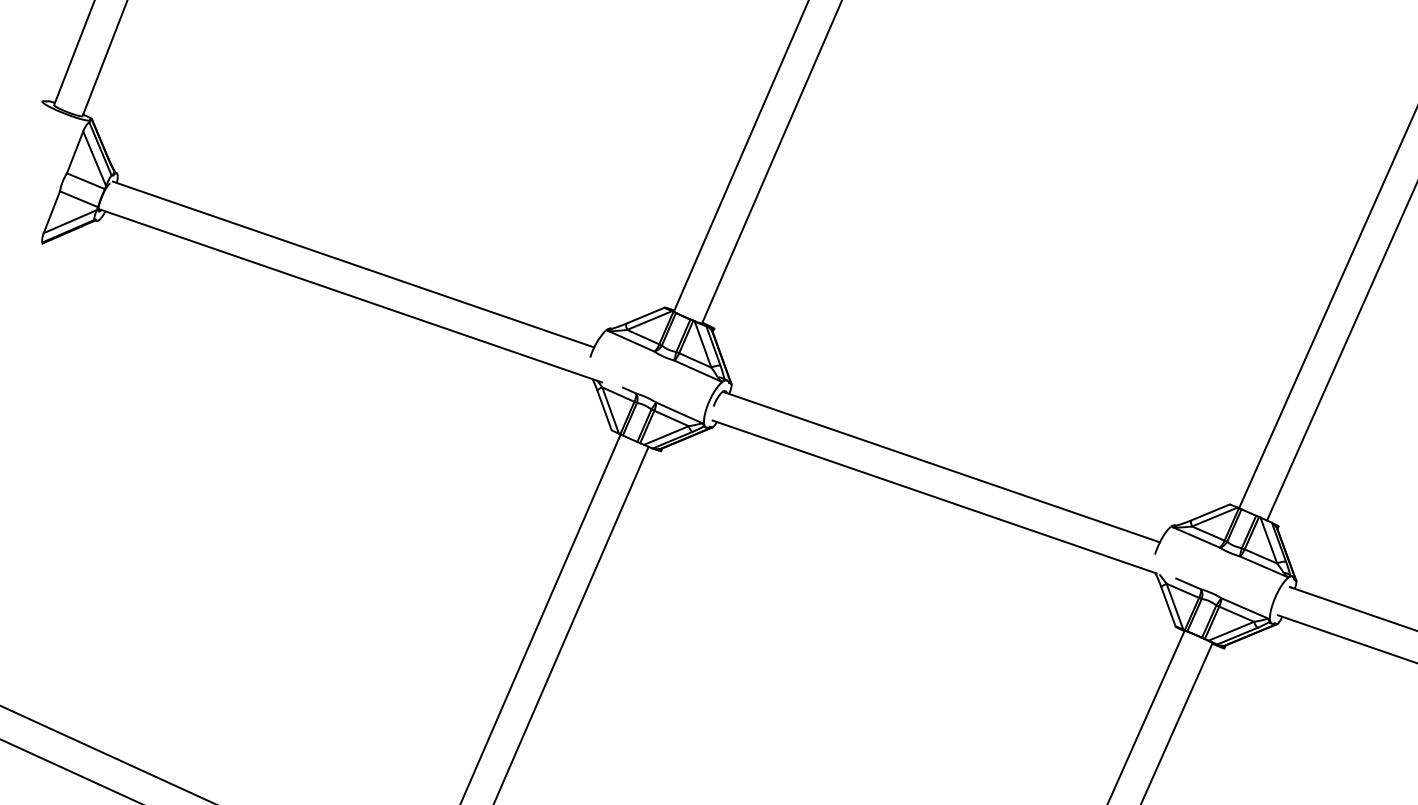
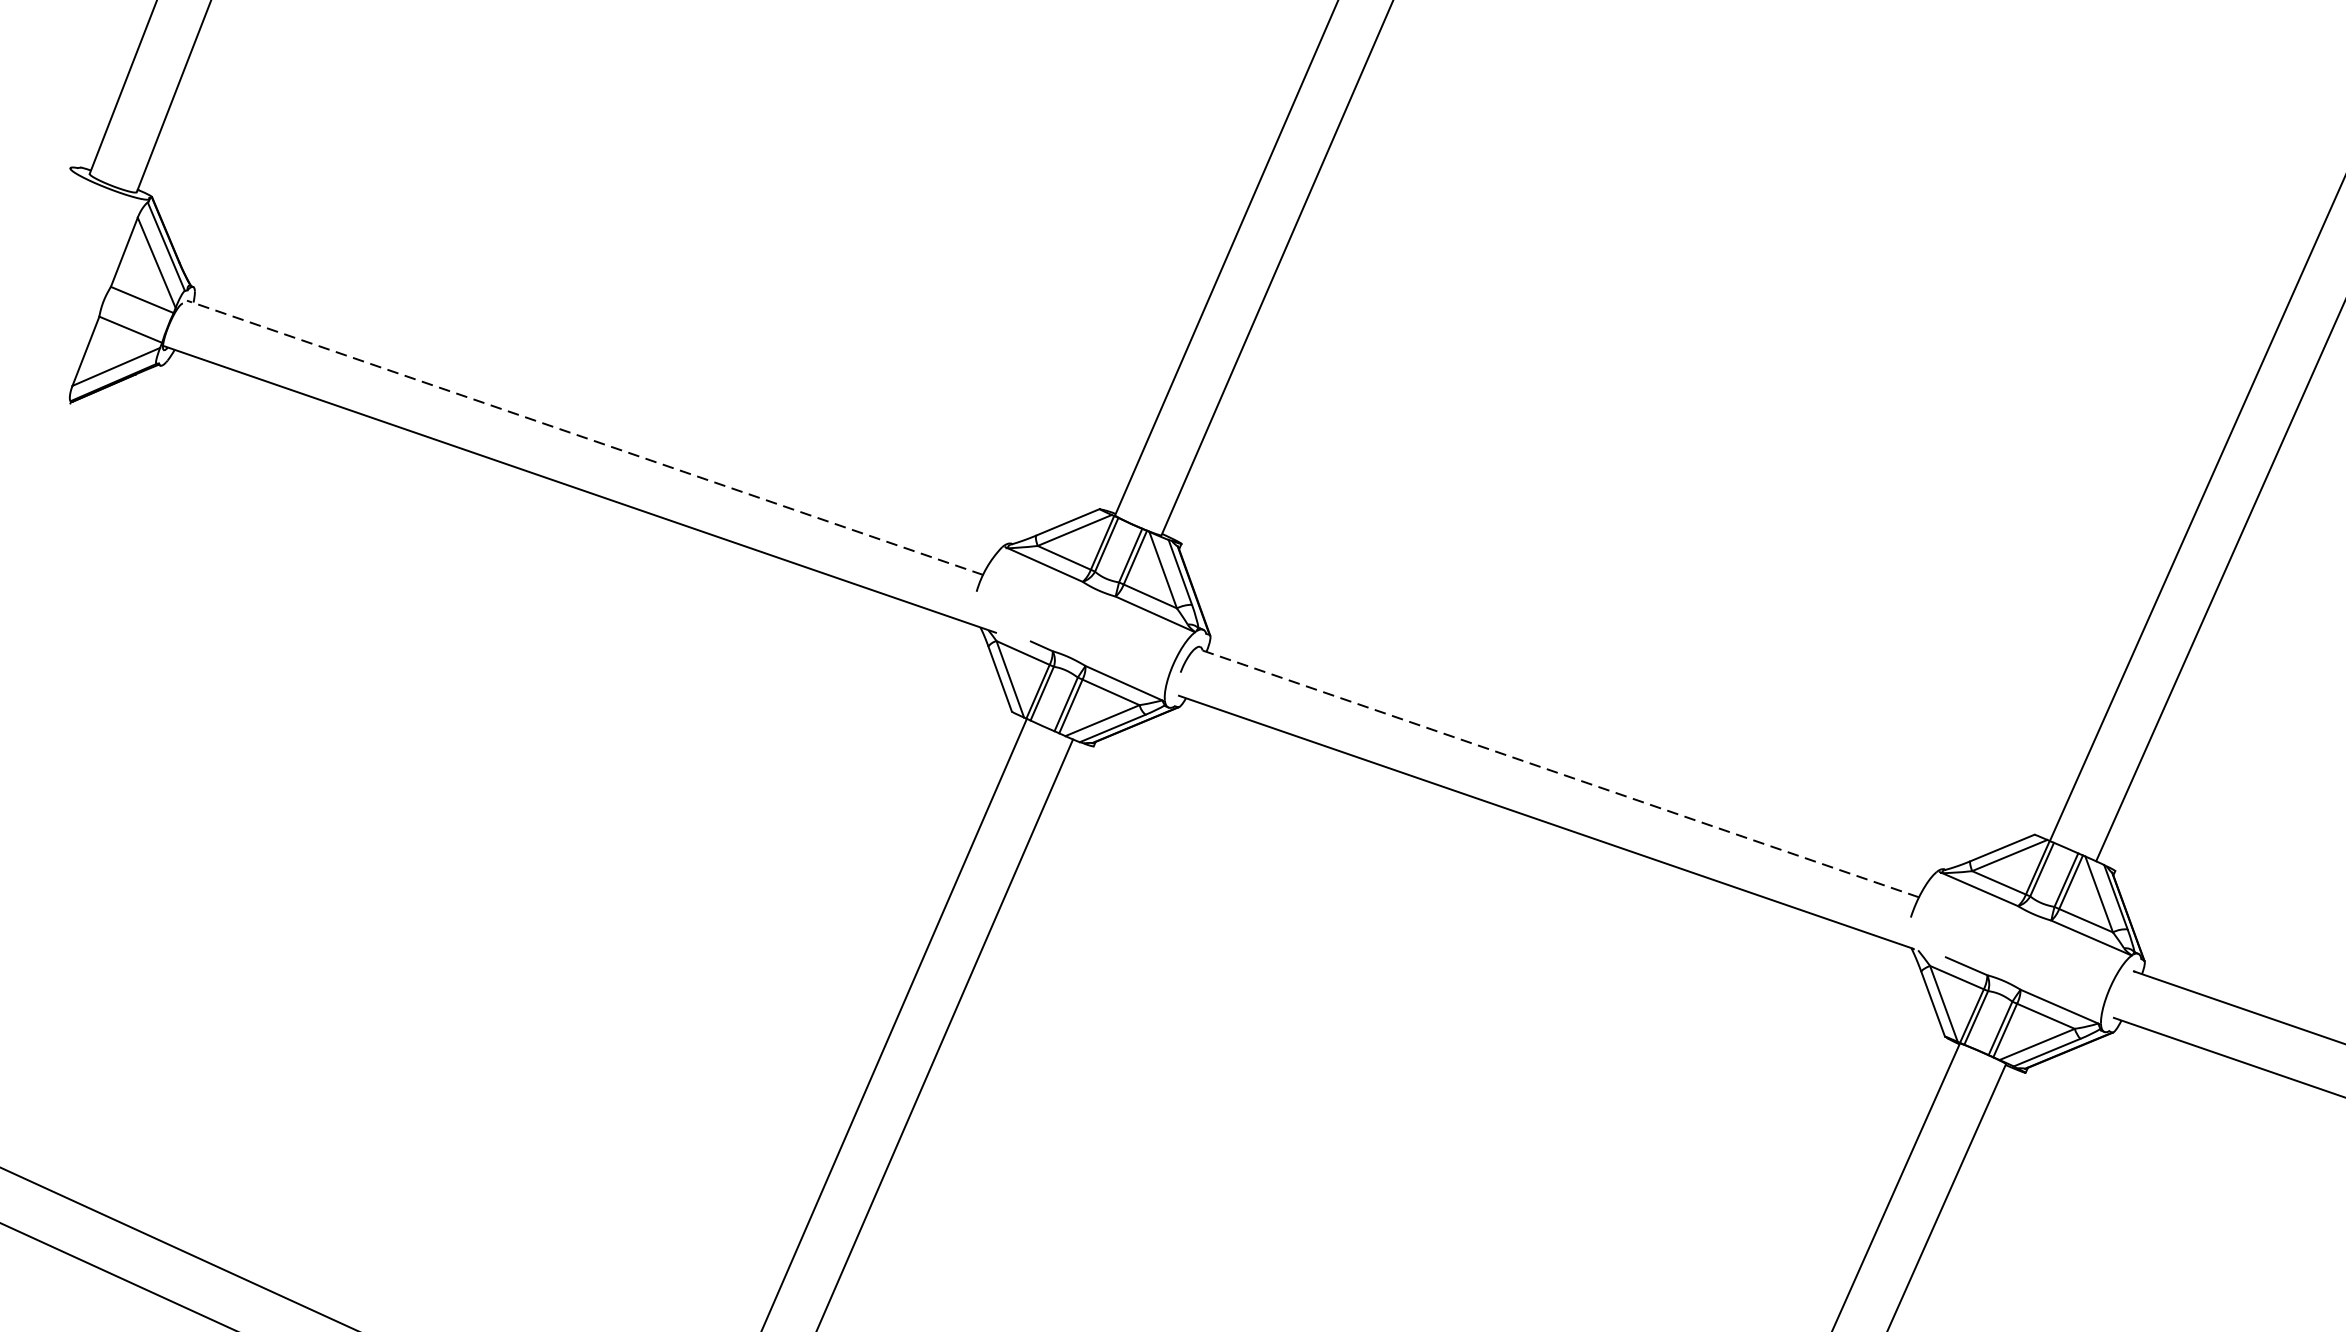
line: (353, 264) -> (584, 437), solid -> dashed
line: (940, 466) -> (1555, 771), solid -> dashed

